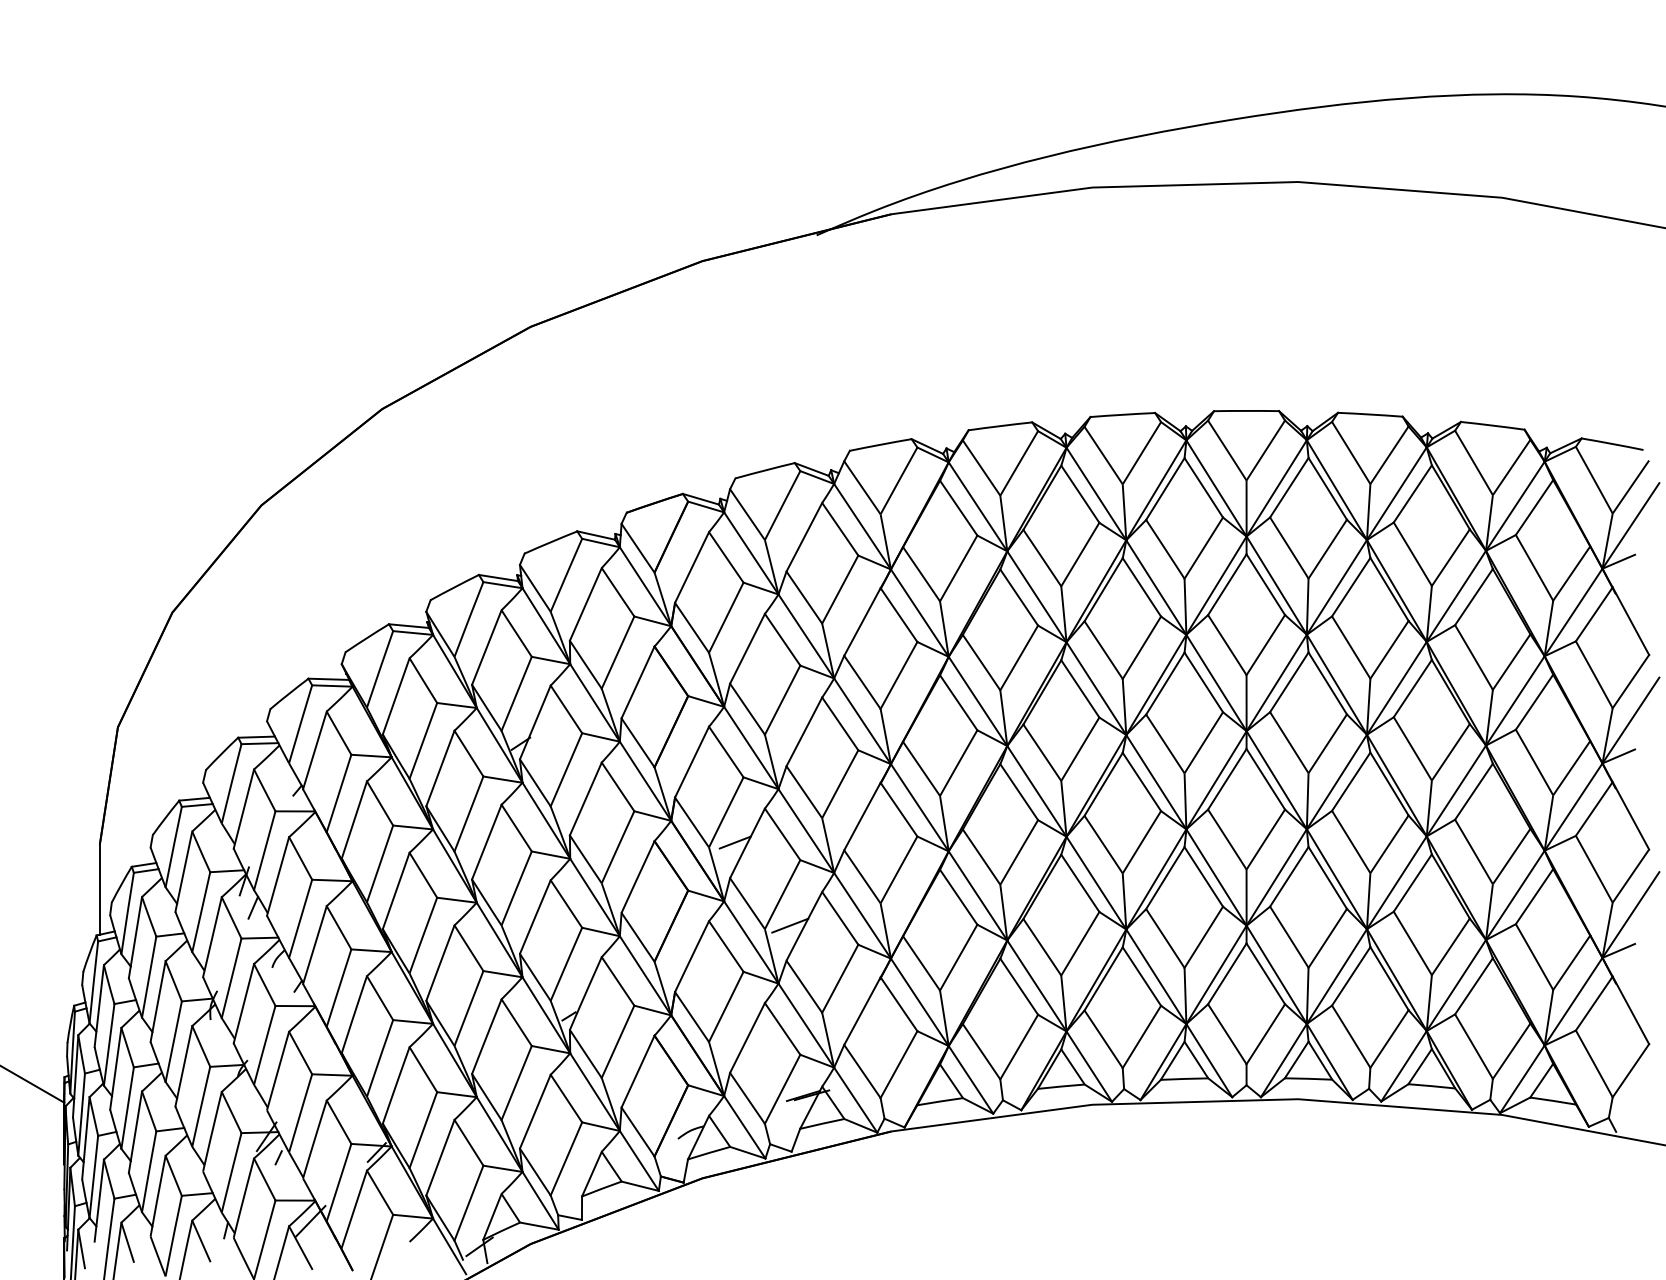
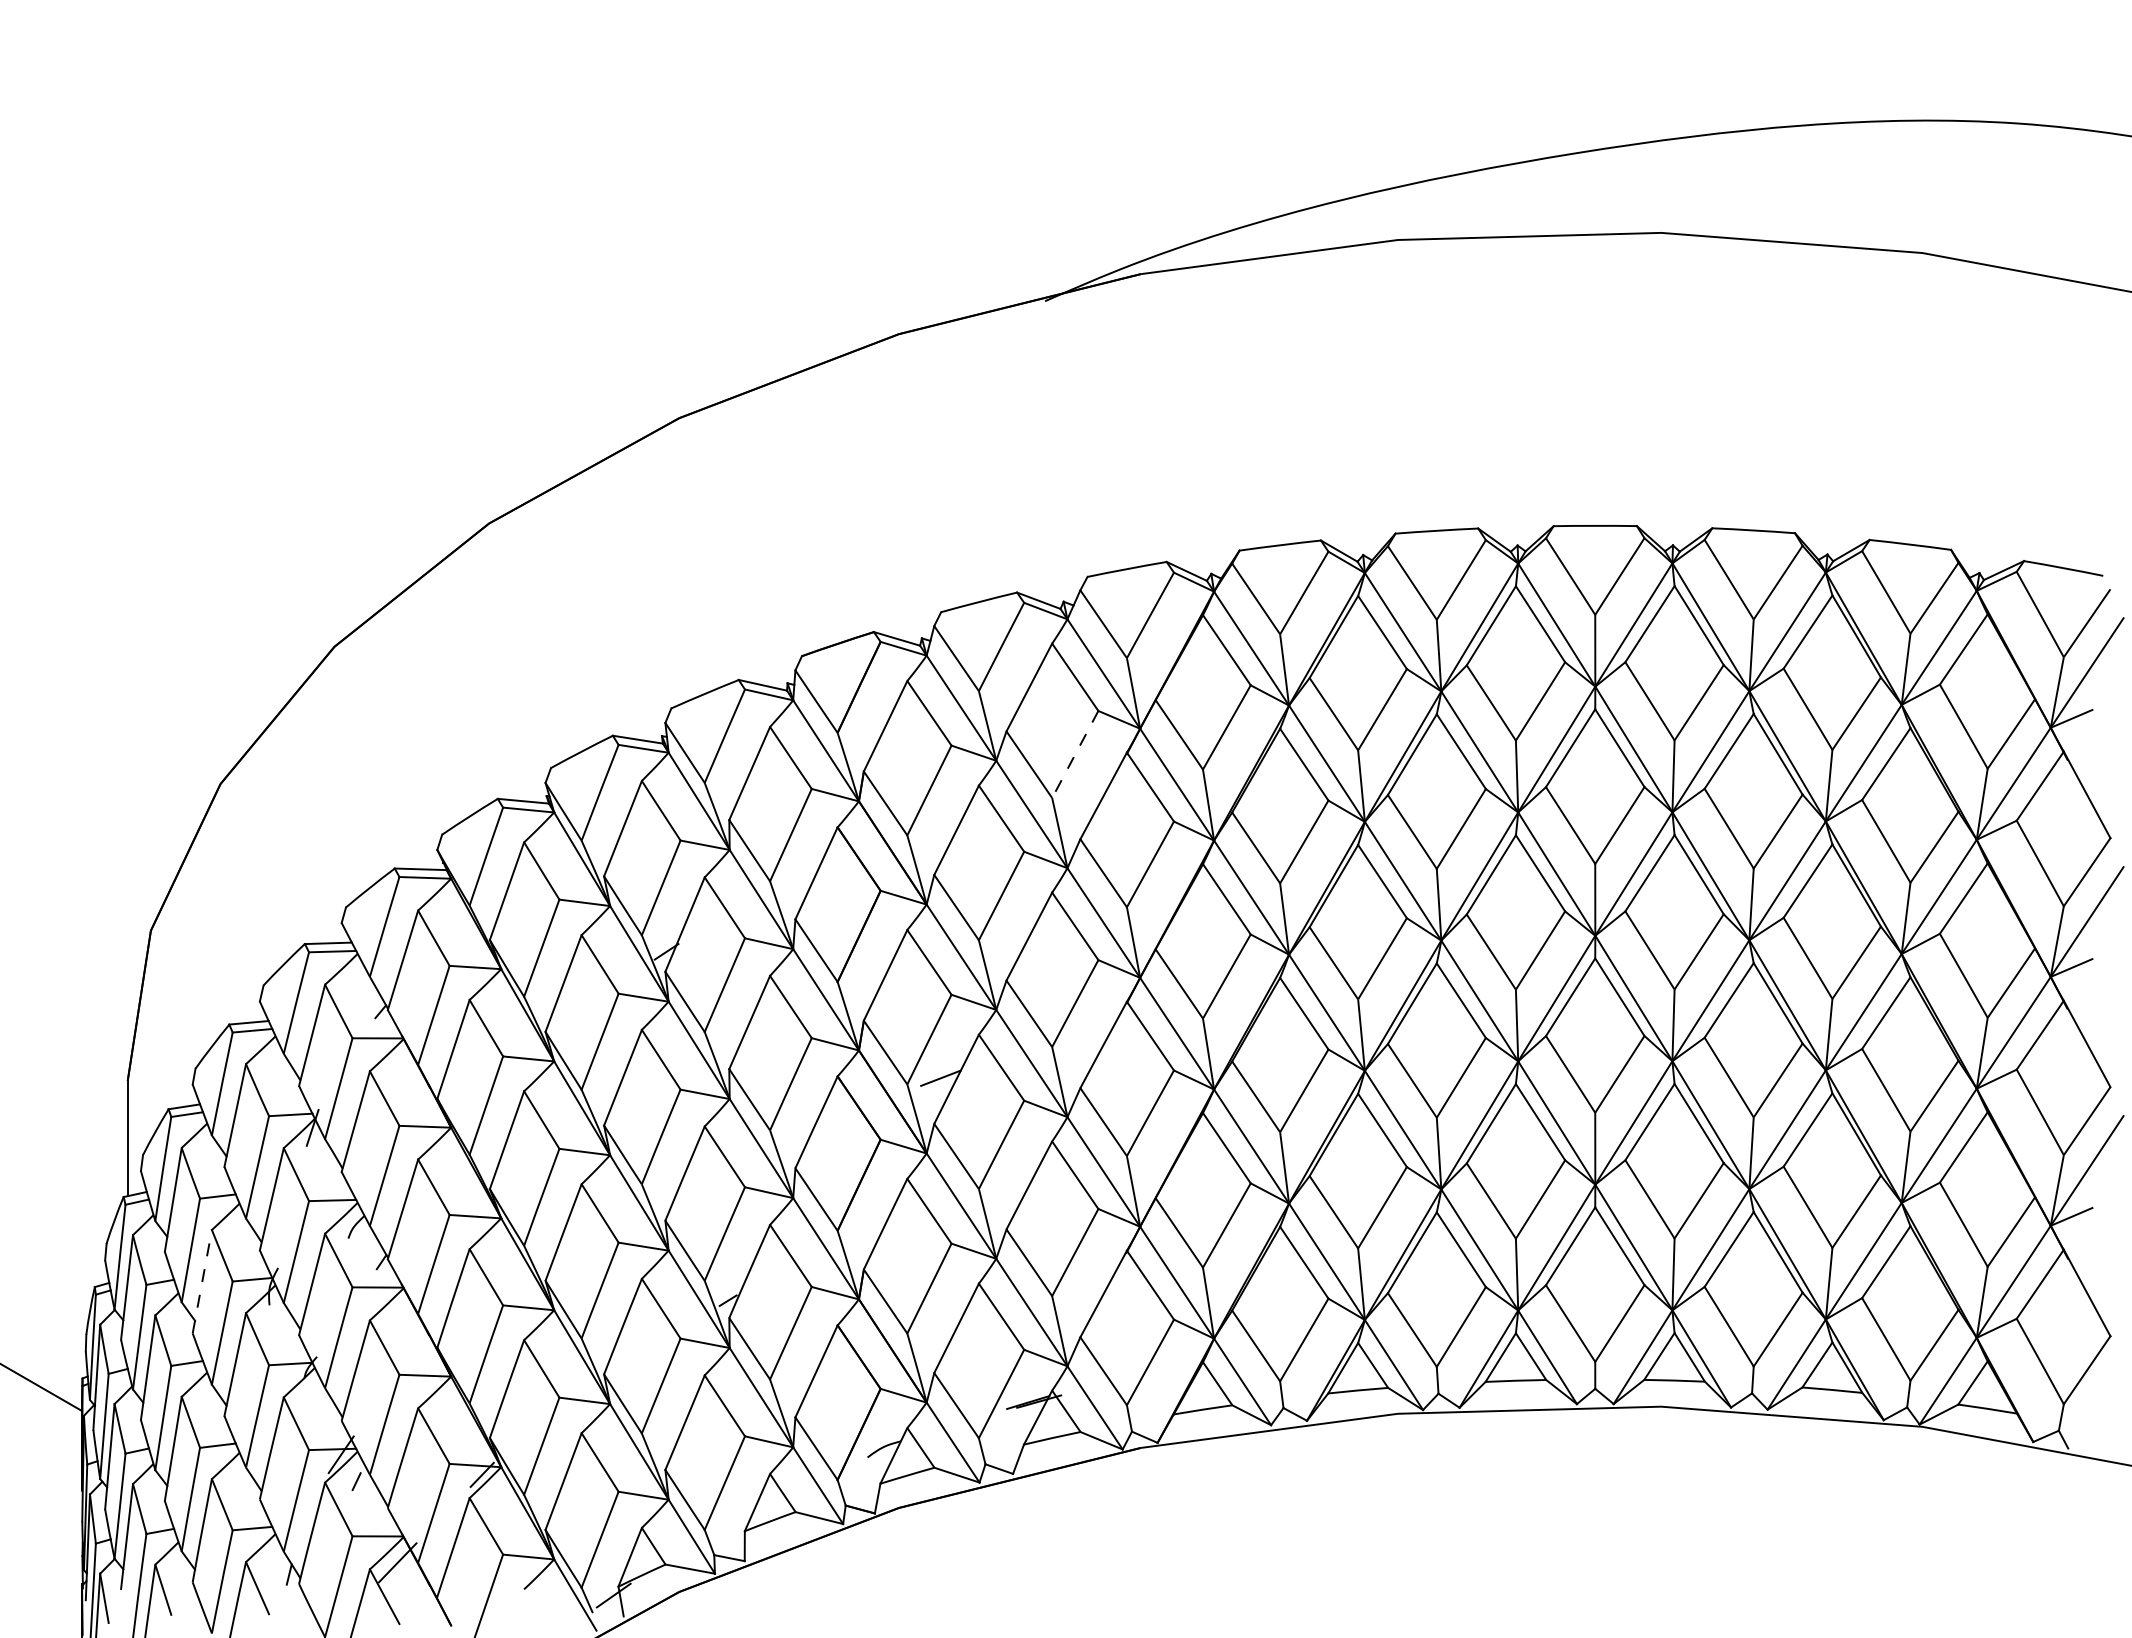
line: (840, 589) -> (1075, 754), solid -> dashed
line: (253, 907) -> (324, 1161), removed
line: (790, 925) -> (1011, 1184), removed
line: (158, 1001) -> (202, 1281), solid -> dashed

